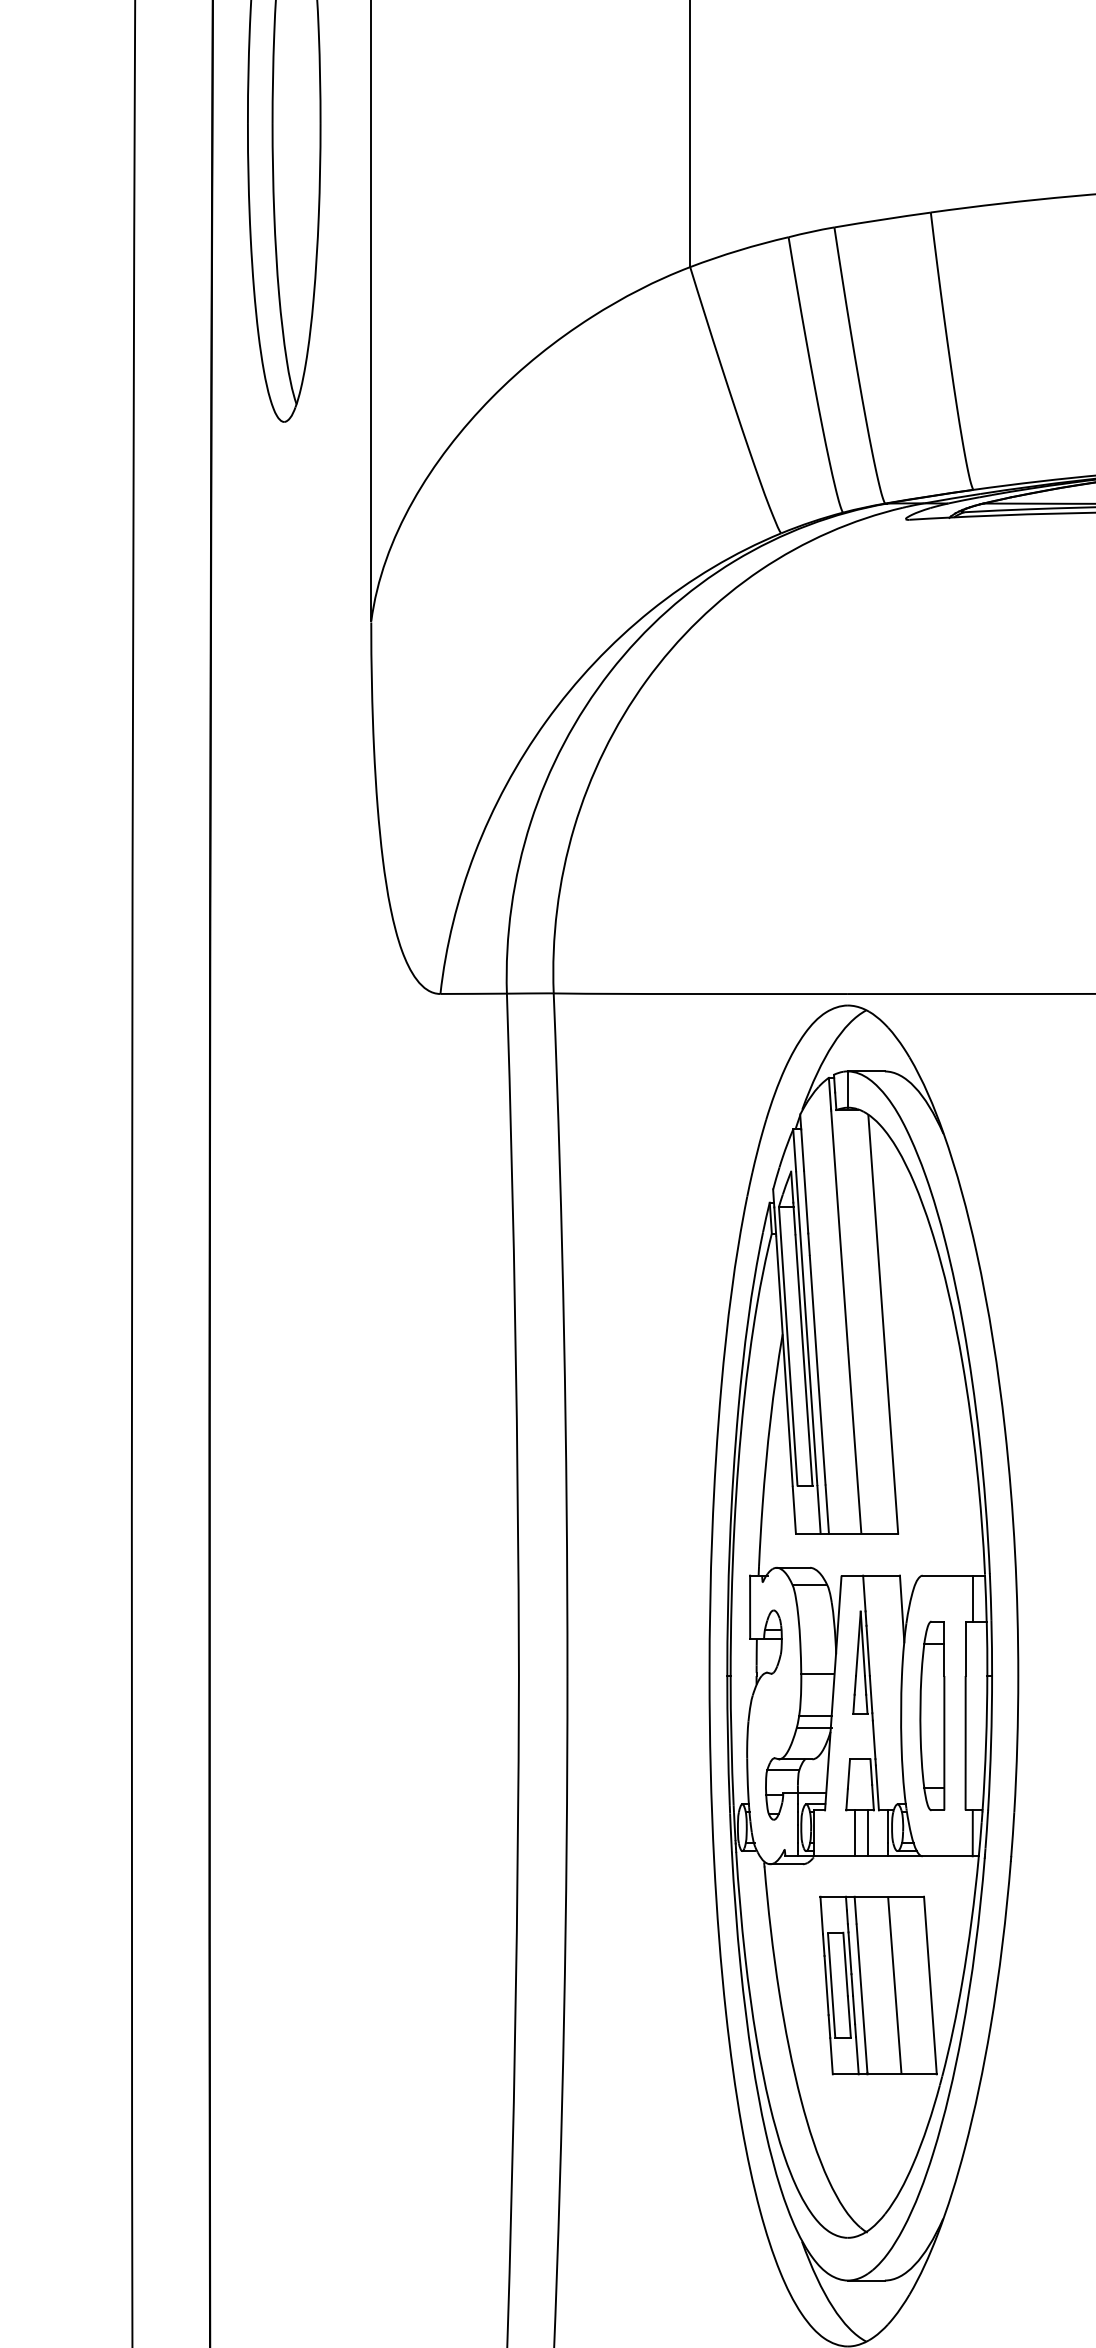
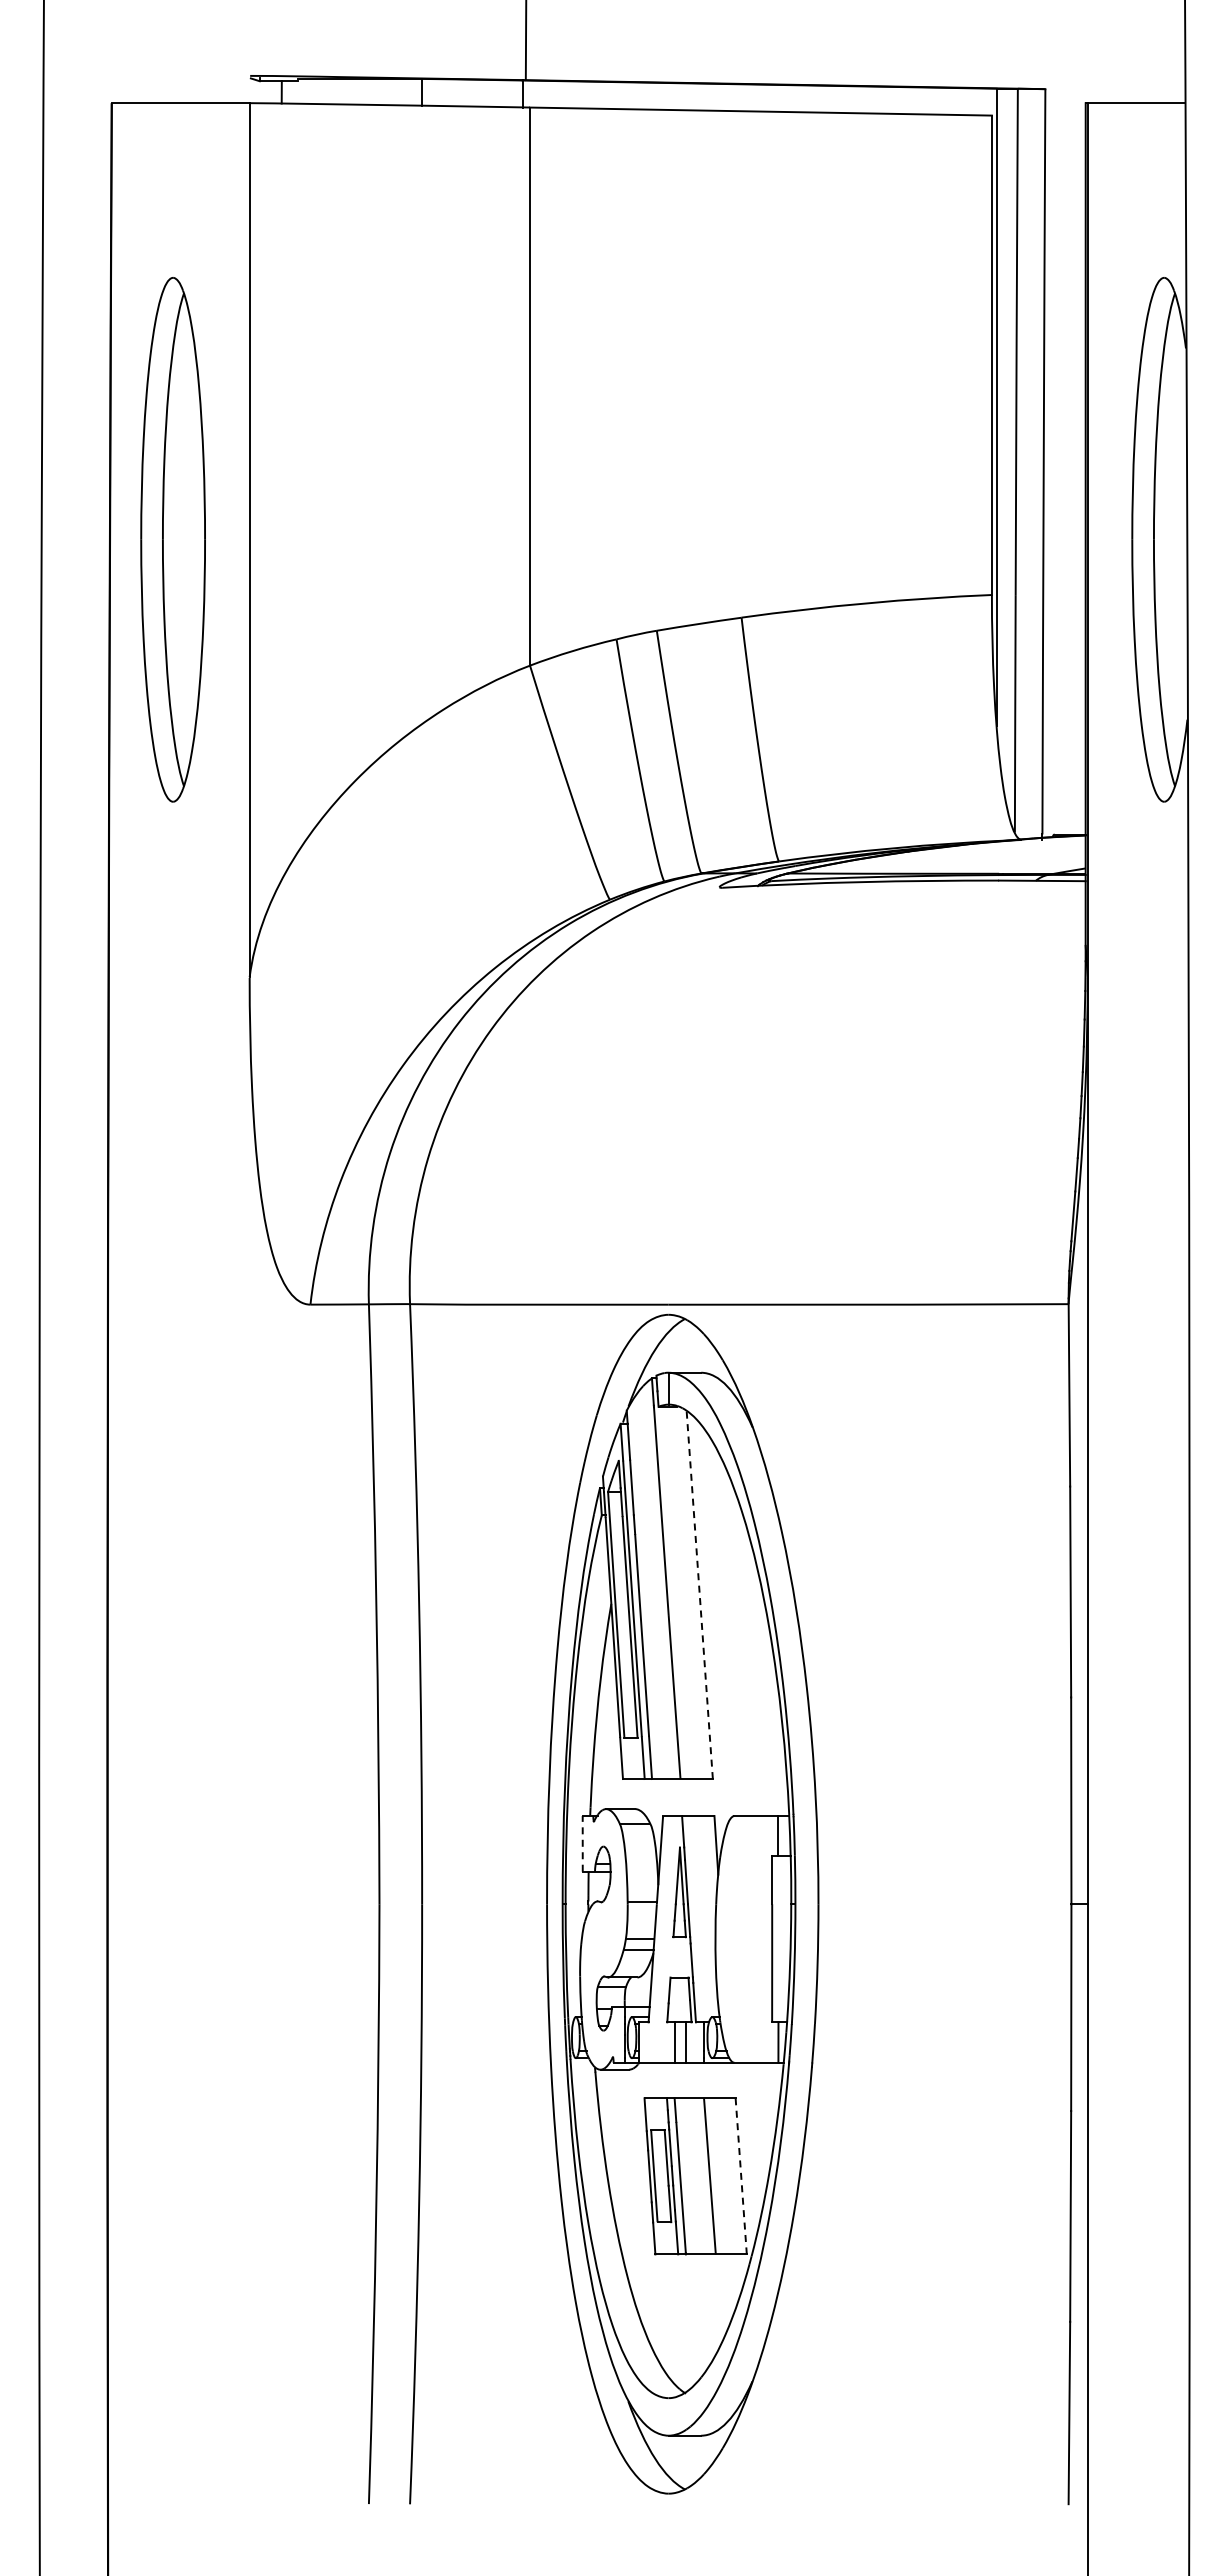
line: (882, 1323) -> (699, 1594), solid -> dashed
line: (749, 1606) -> (582, 1843), solid -> dashed
part: (931, 1716) -> (742, 1939), removed
line: (930, 1984) -> (741, 2175), solid -> dashed

